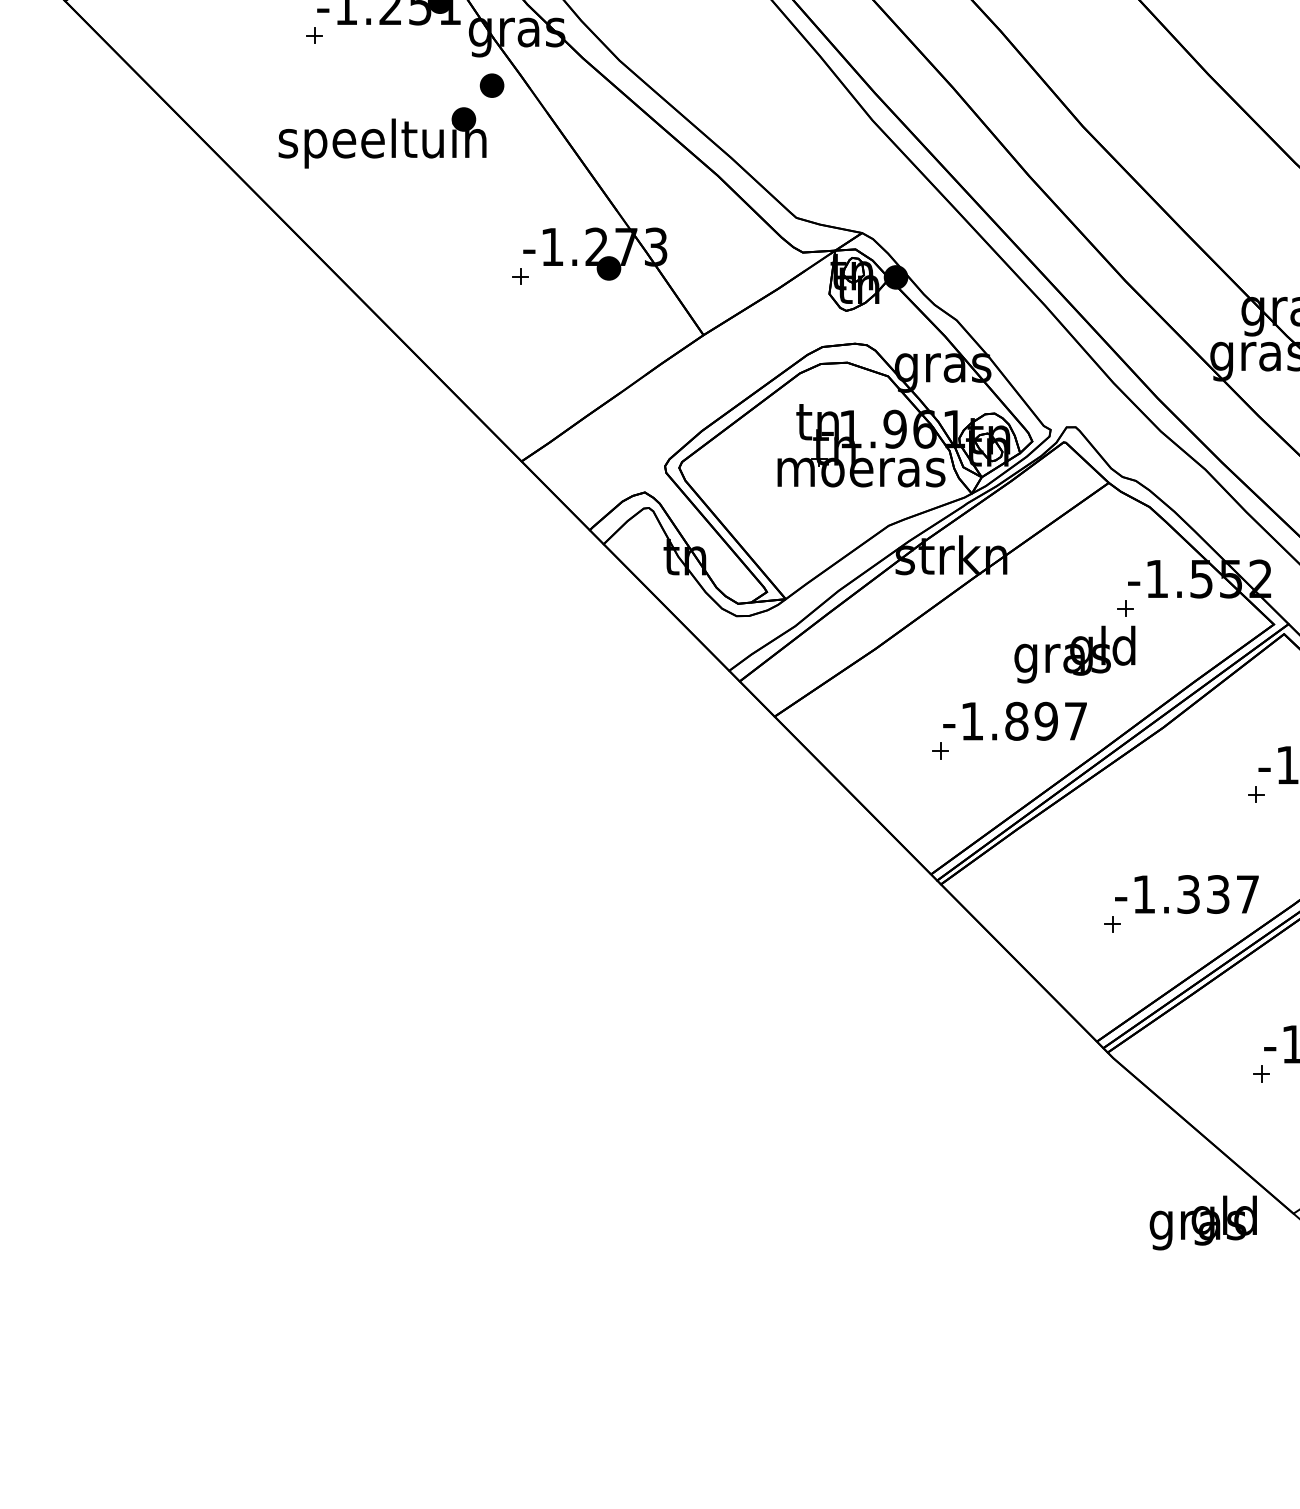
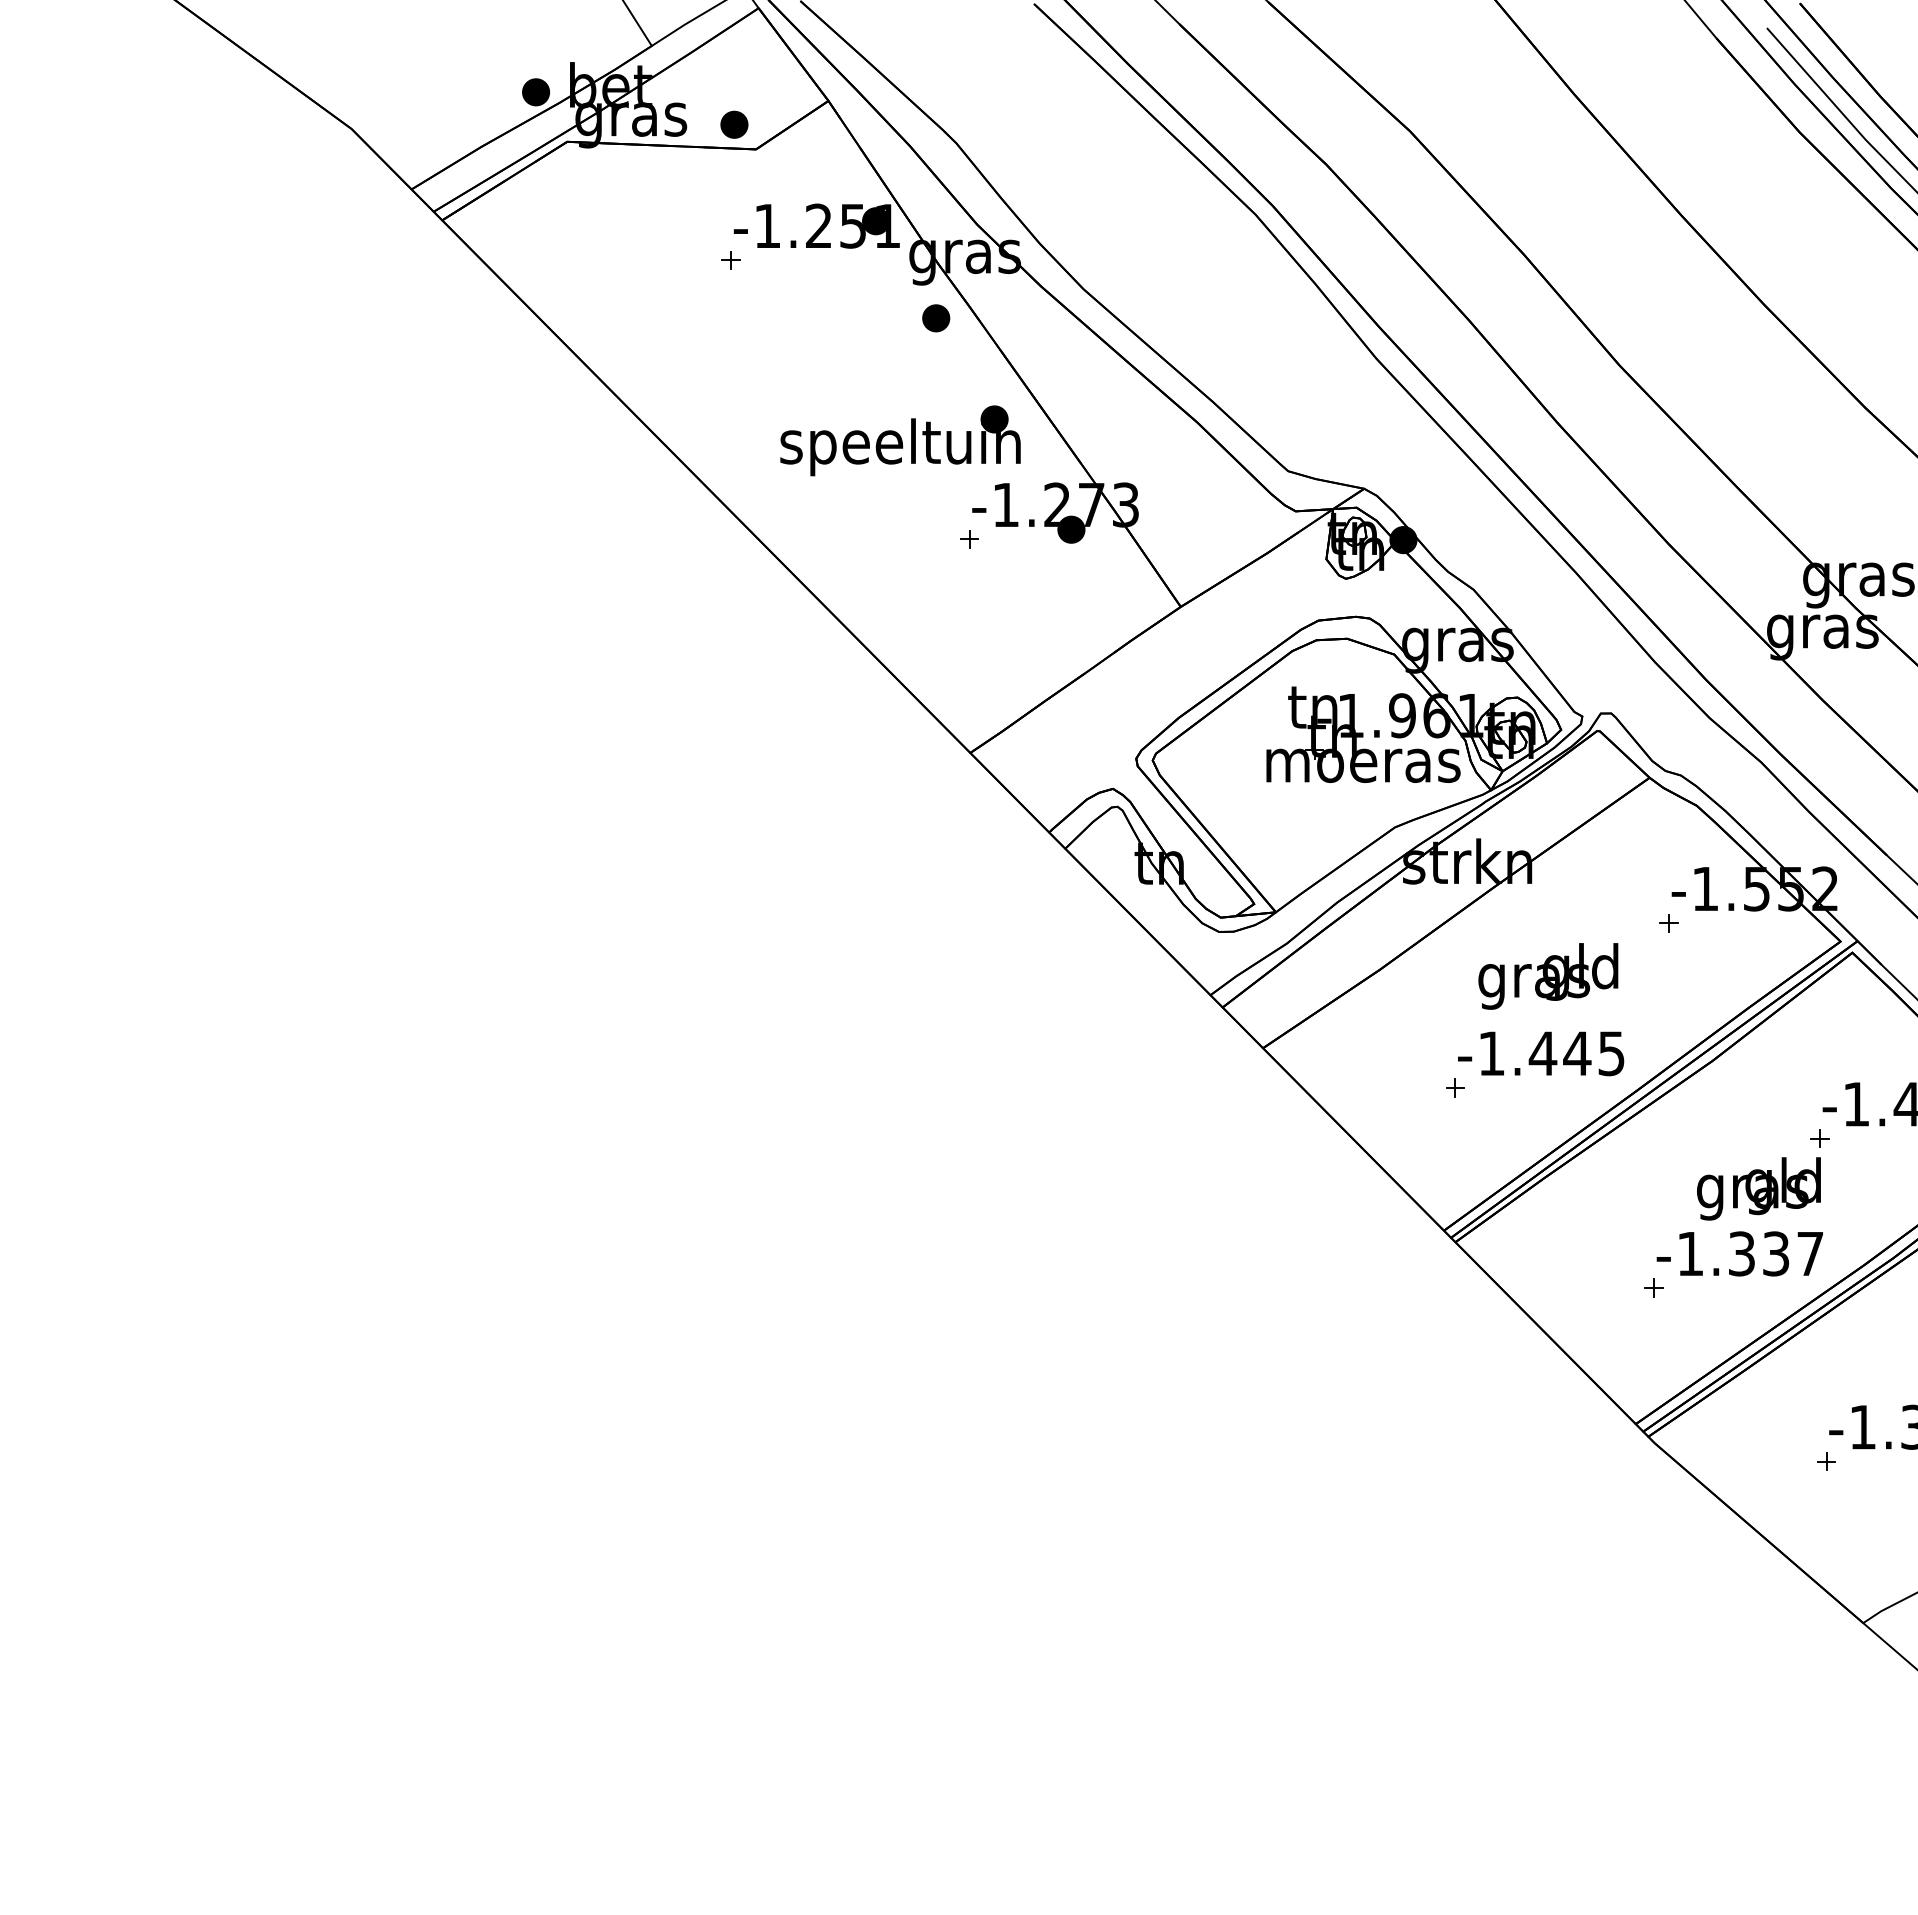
part: (382, 137) -> (900, 440), moved
text: (1075, 654) -> (1548, 976), moved
text: (1045, 721) -> (1576, 1053), -1.897 -> -1.445
text: (1202, 1222) -> (1758, 1188), moved

